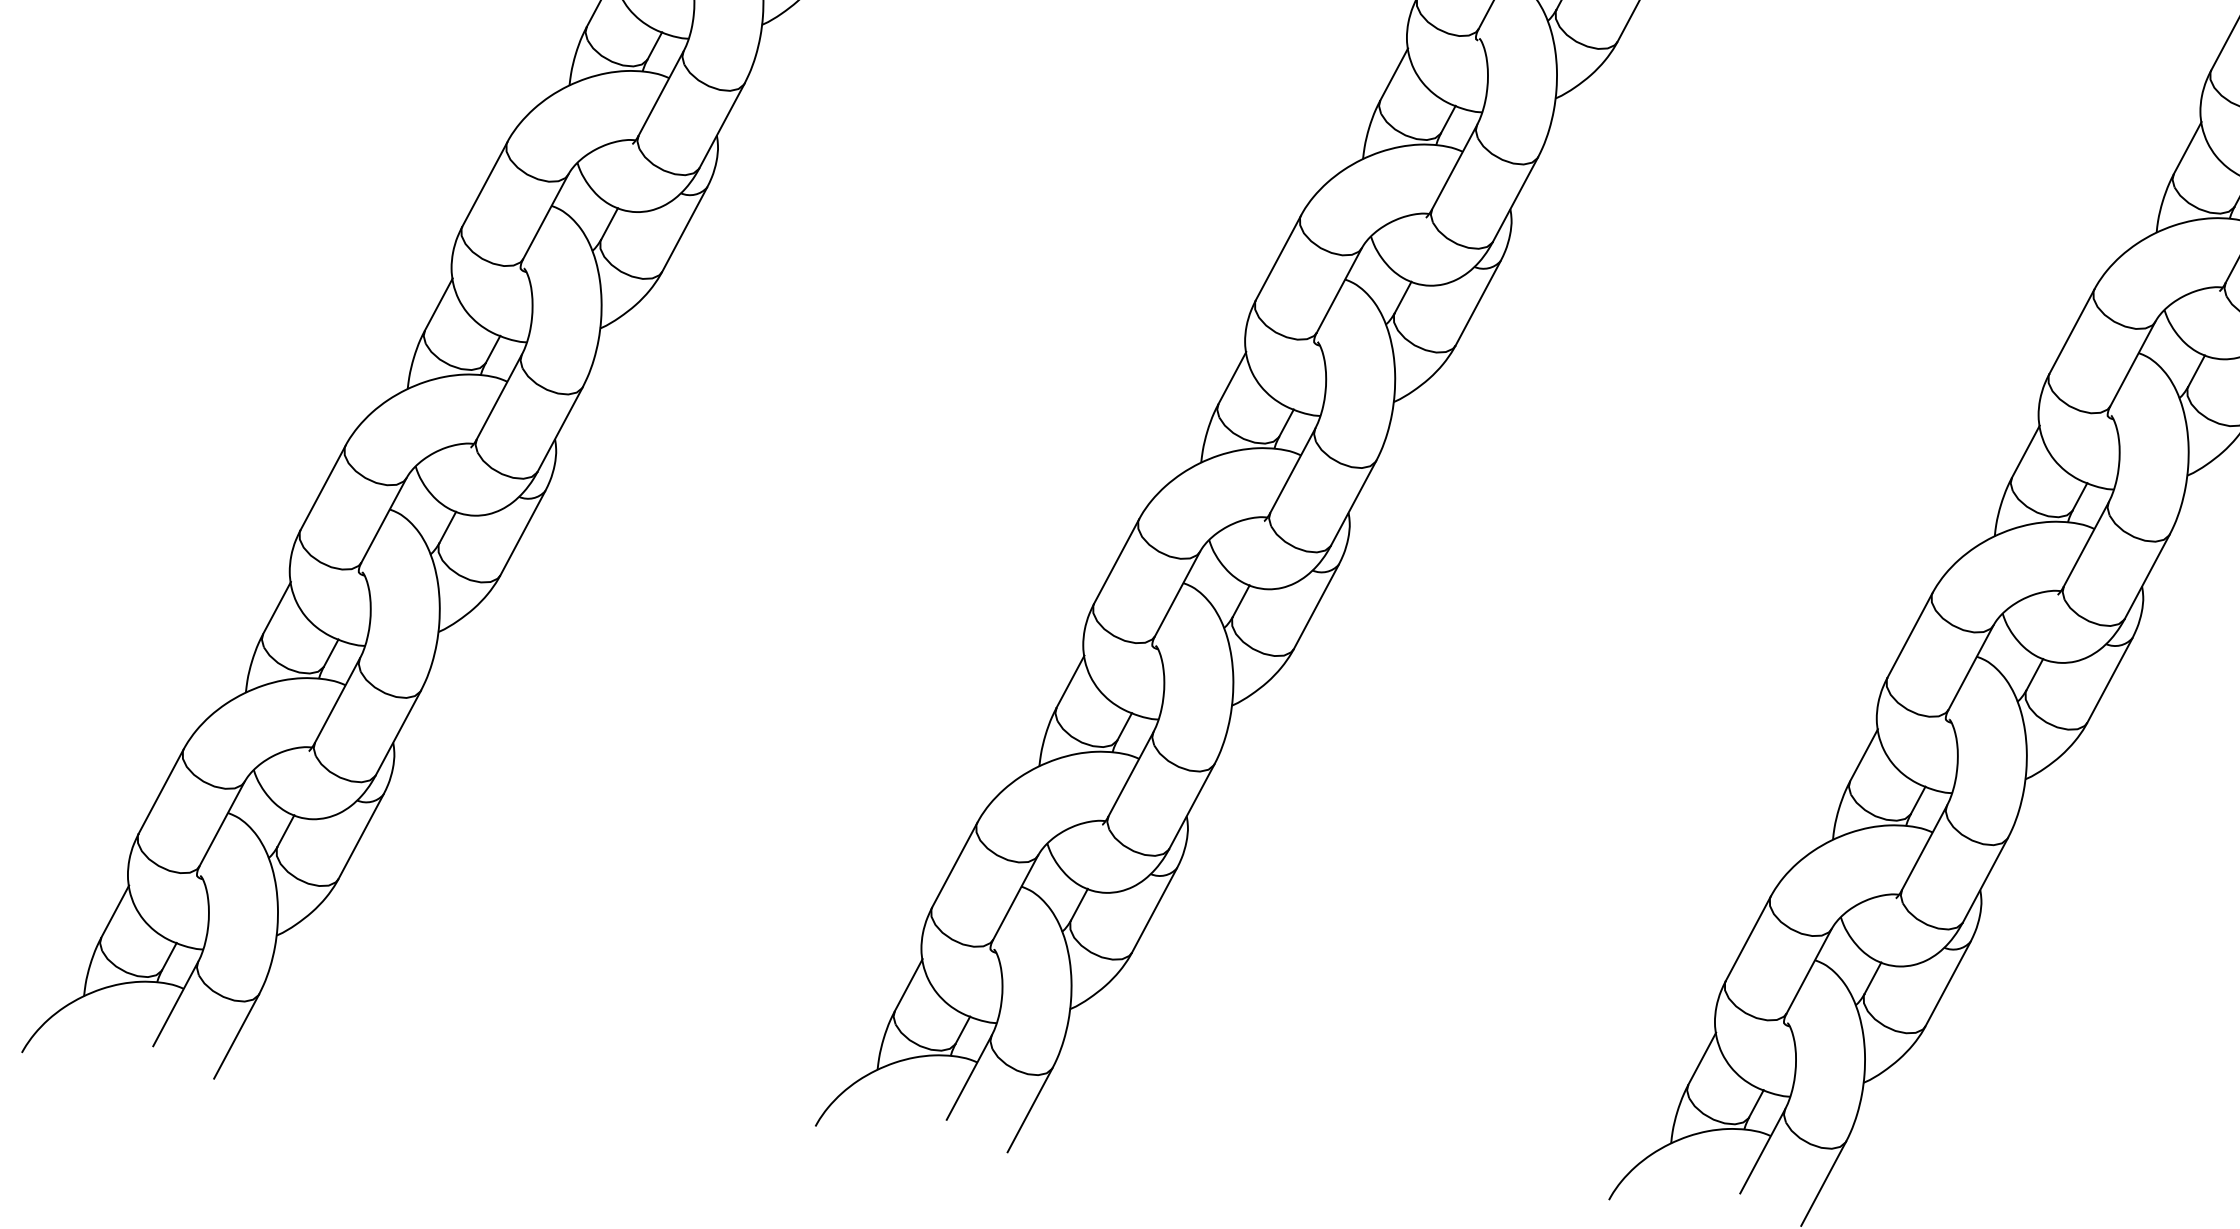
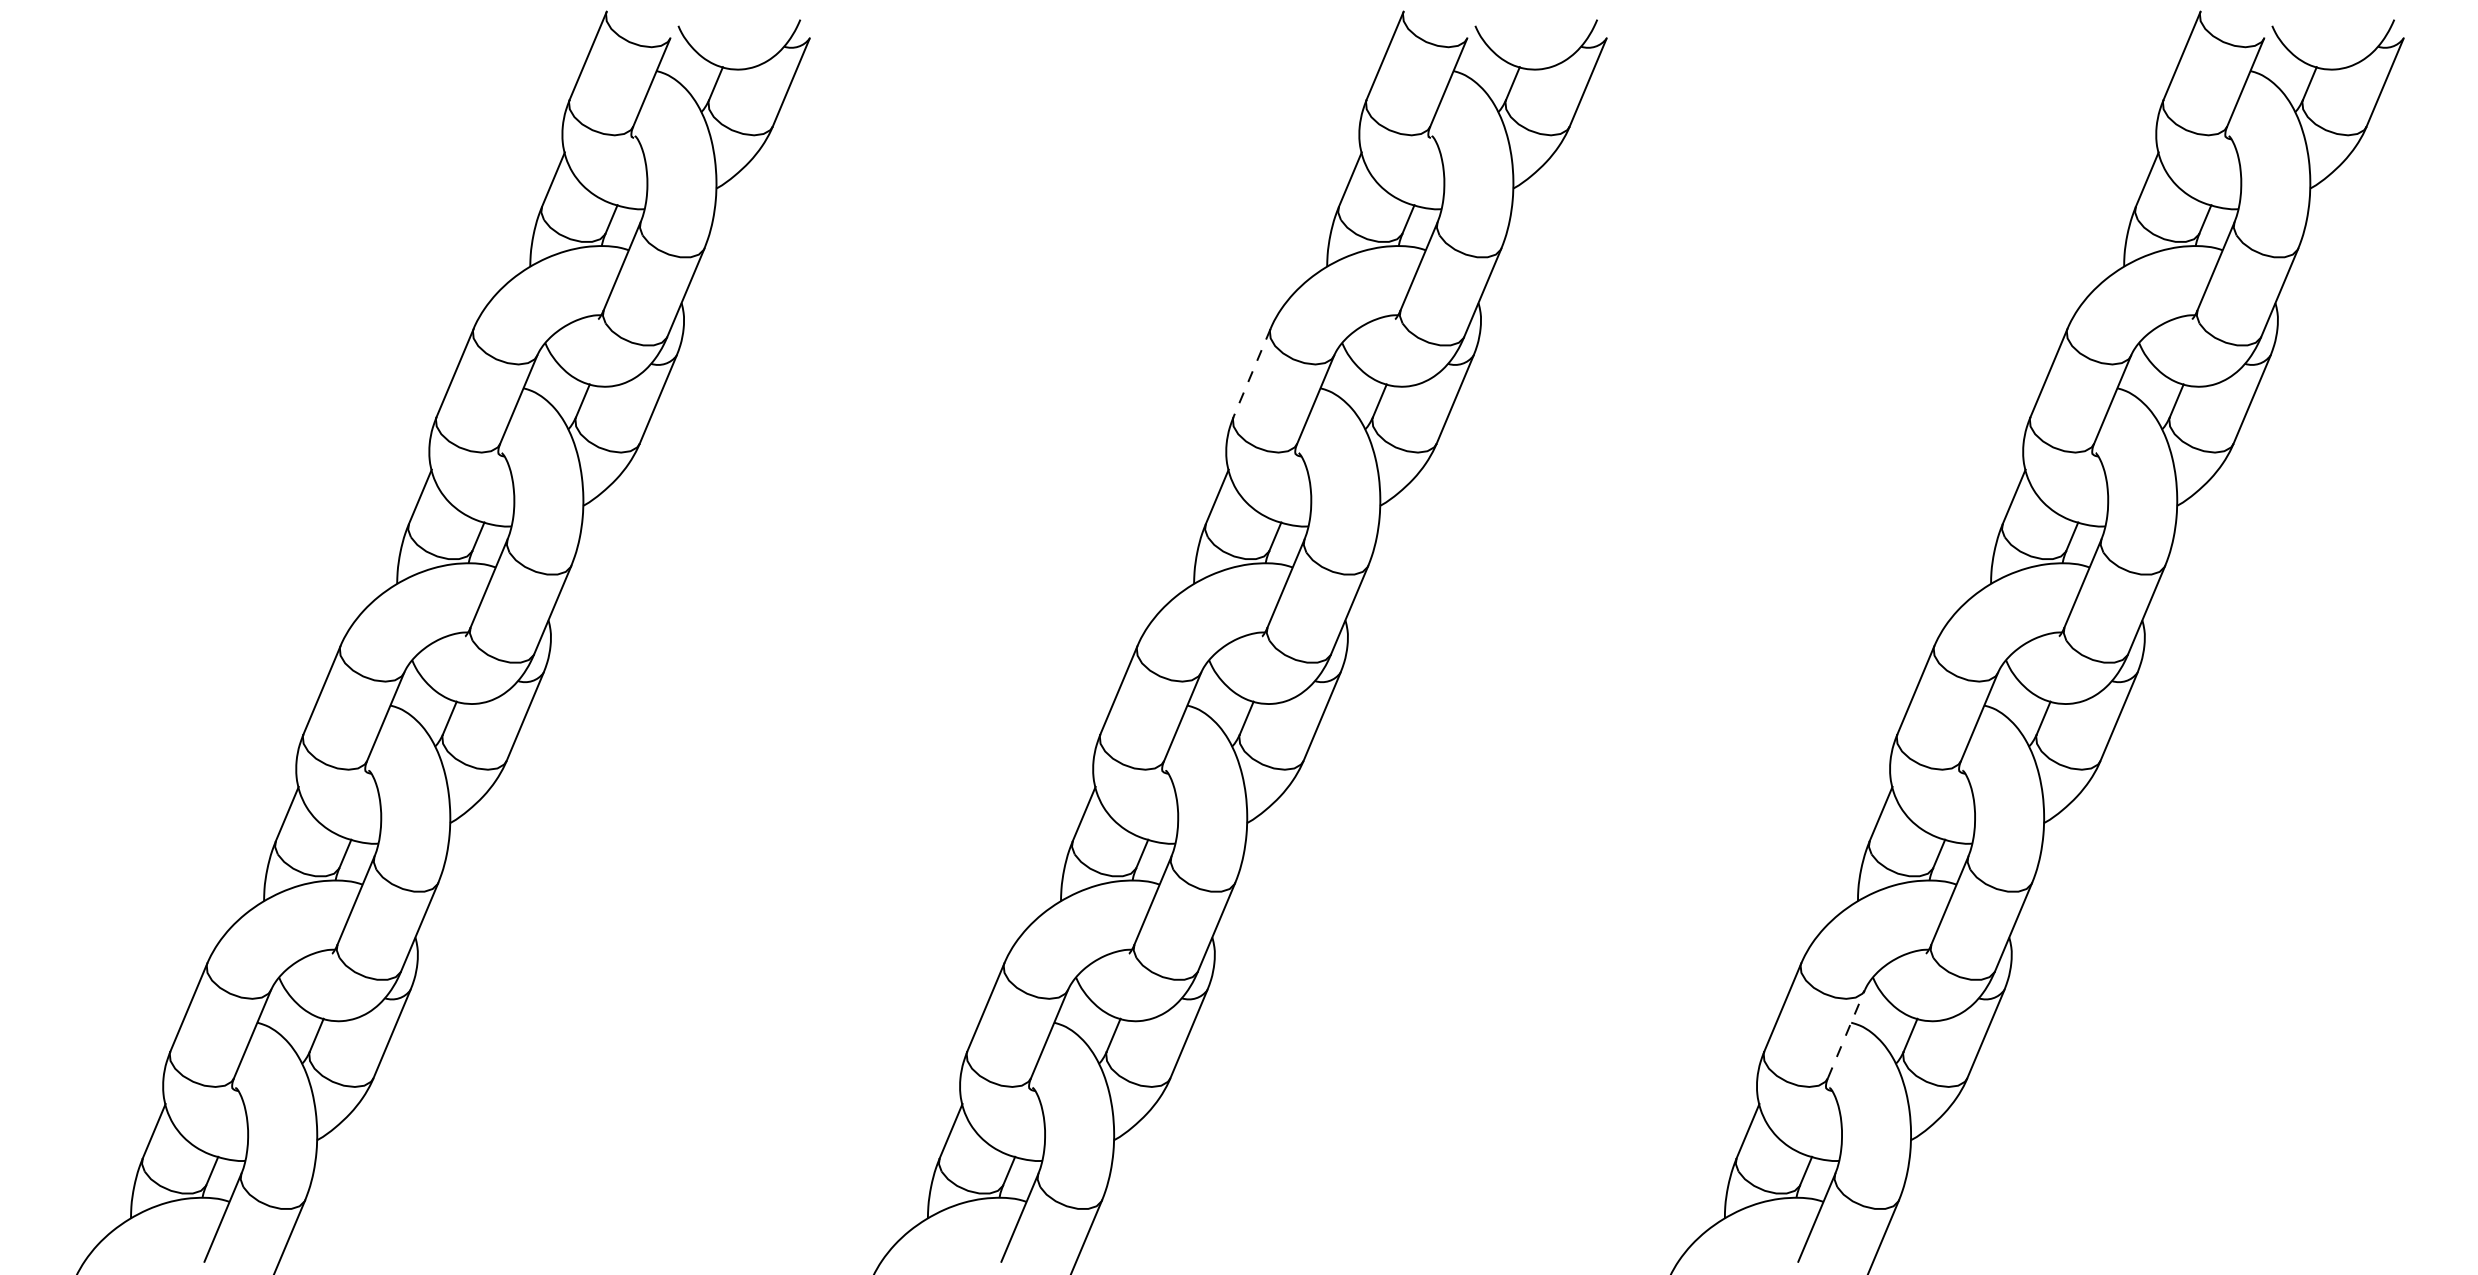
line: (1278, 258) -> (1252, 373), solid -> dashed
line: (1809, 971) -> (1846, 1034), solid -> dashed

